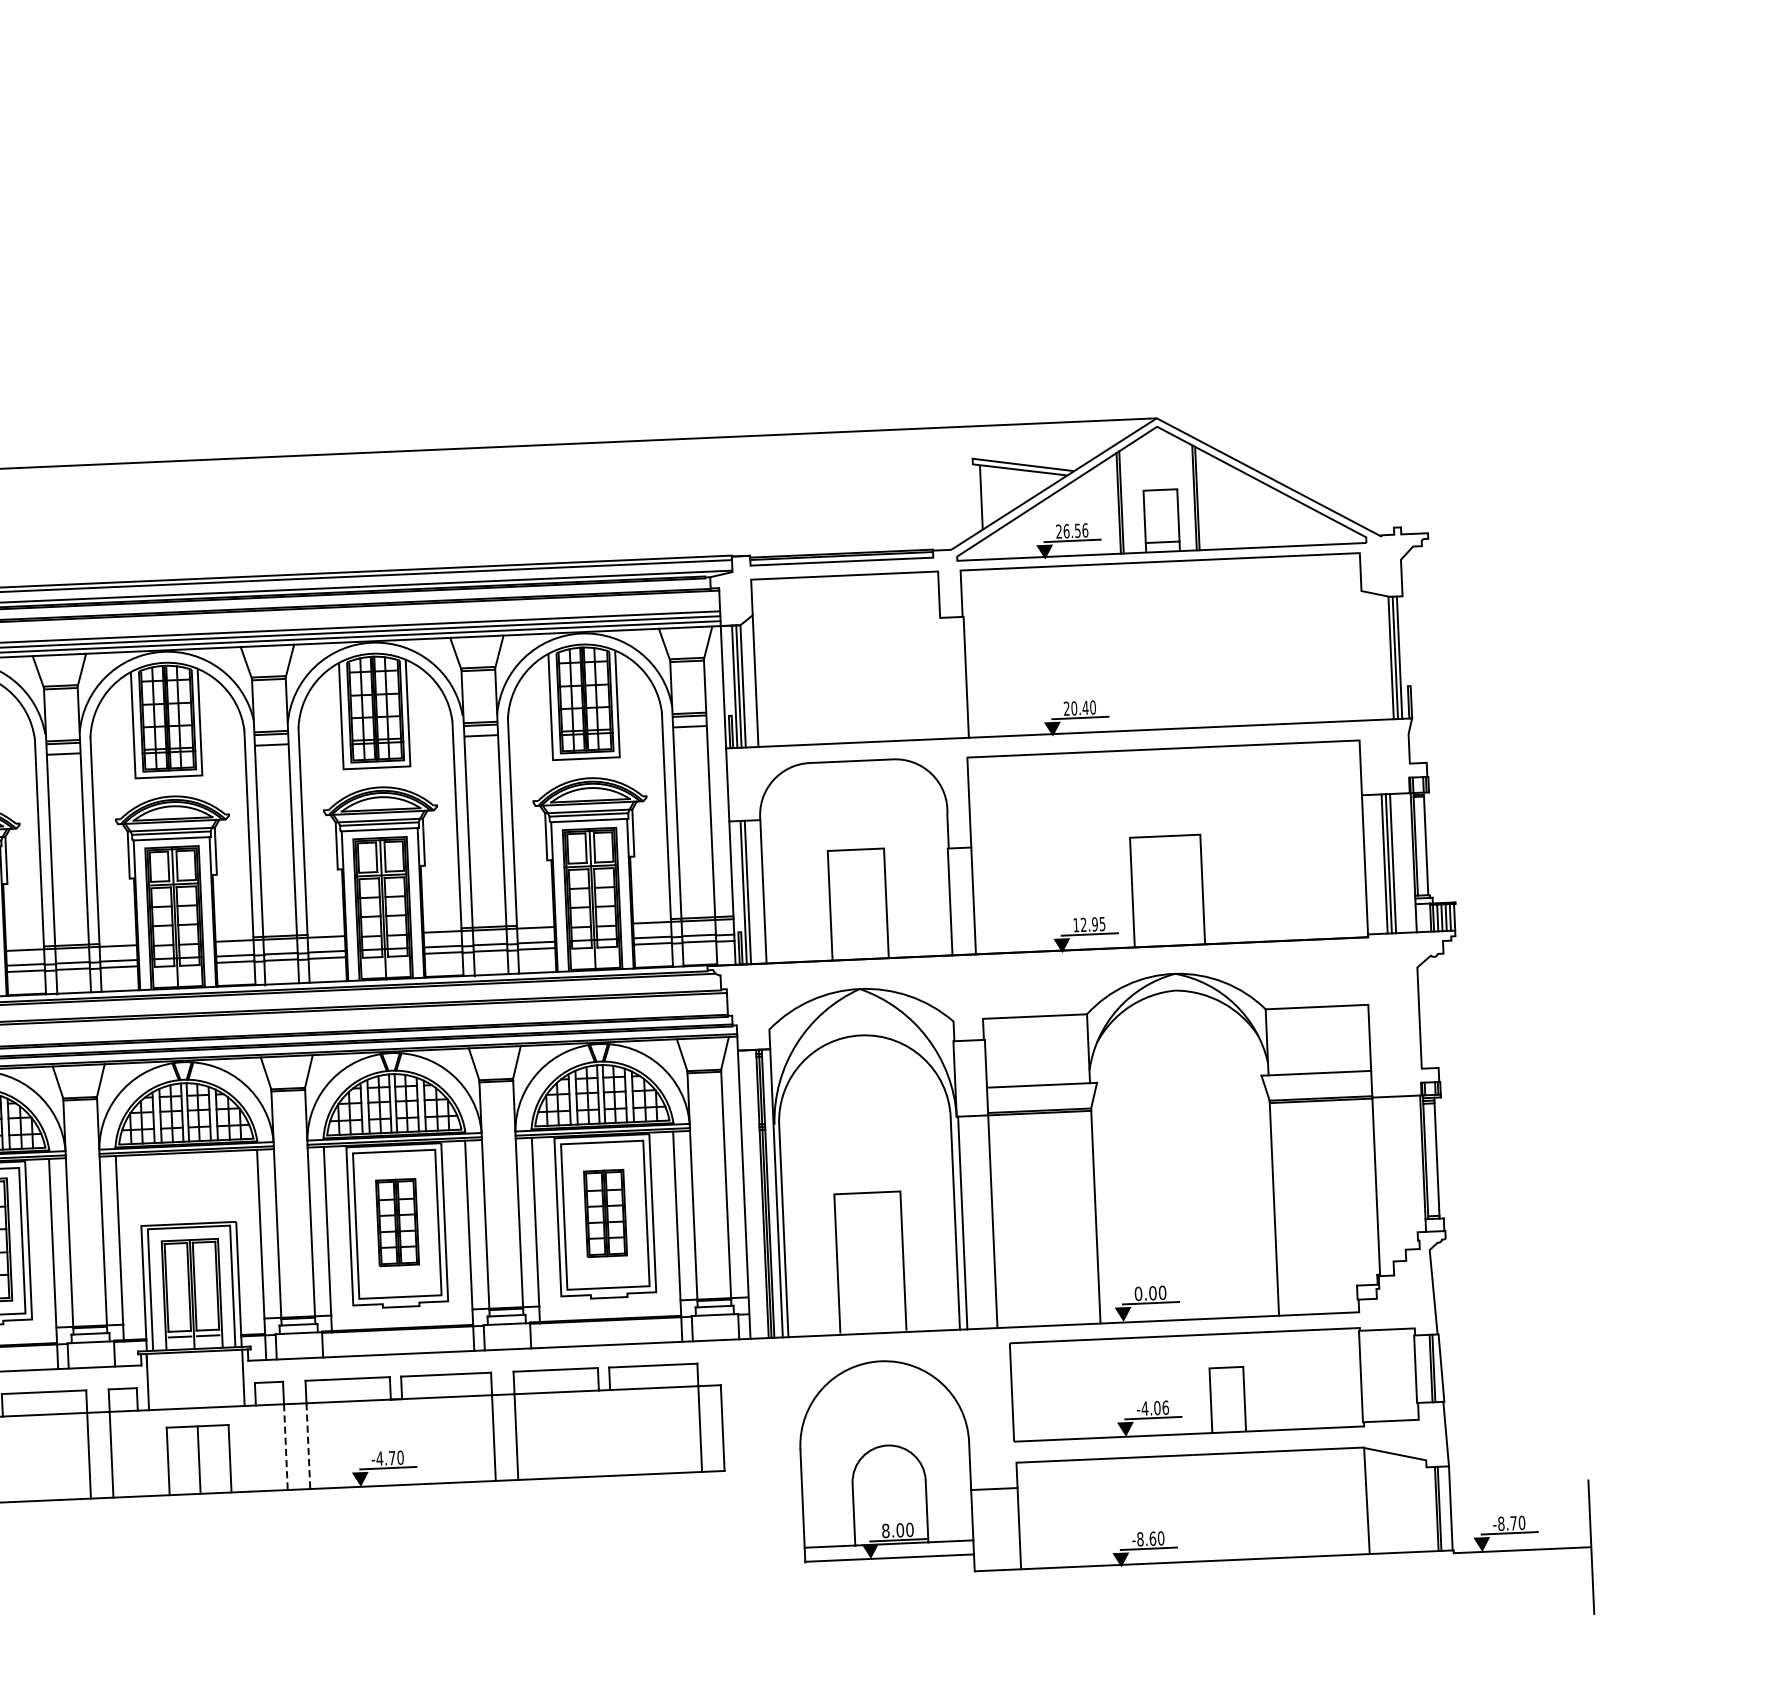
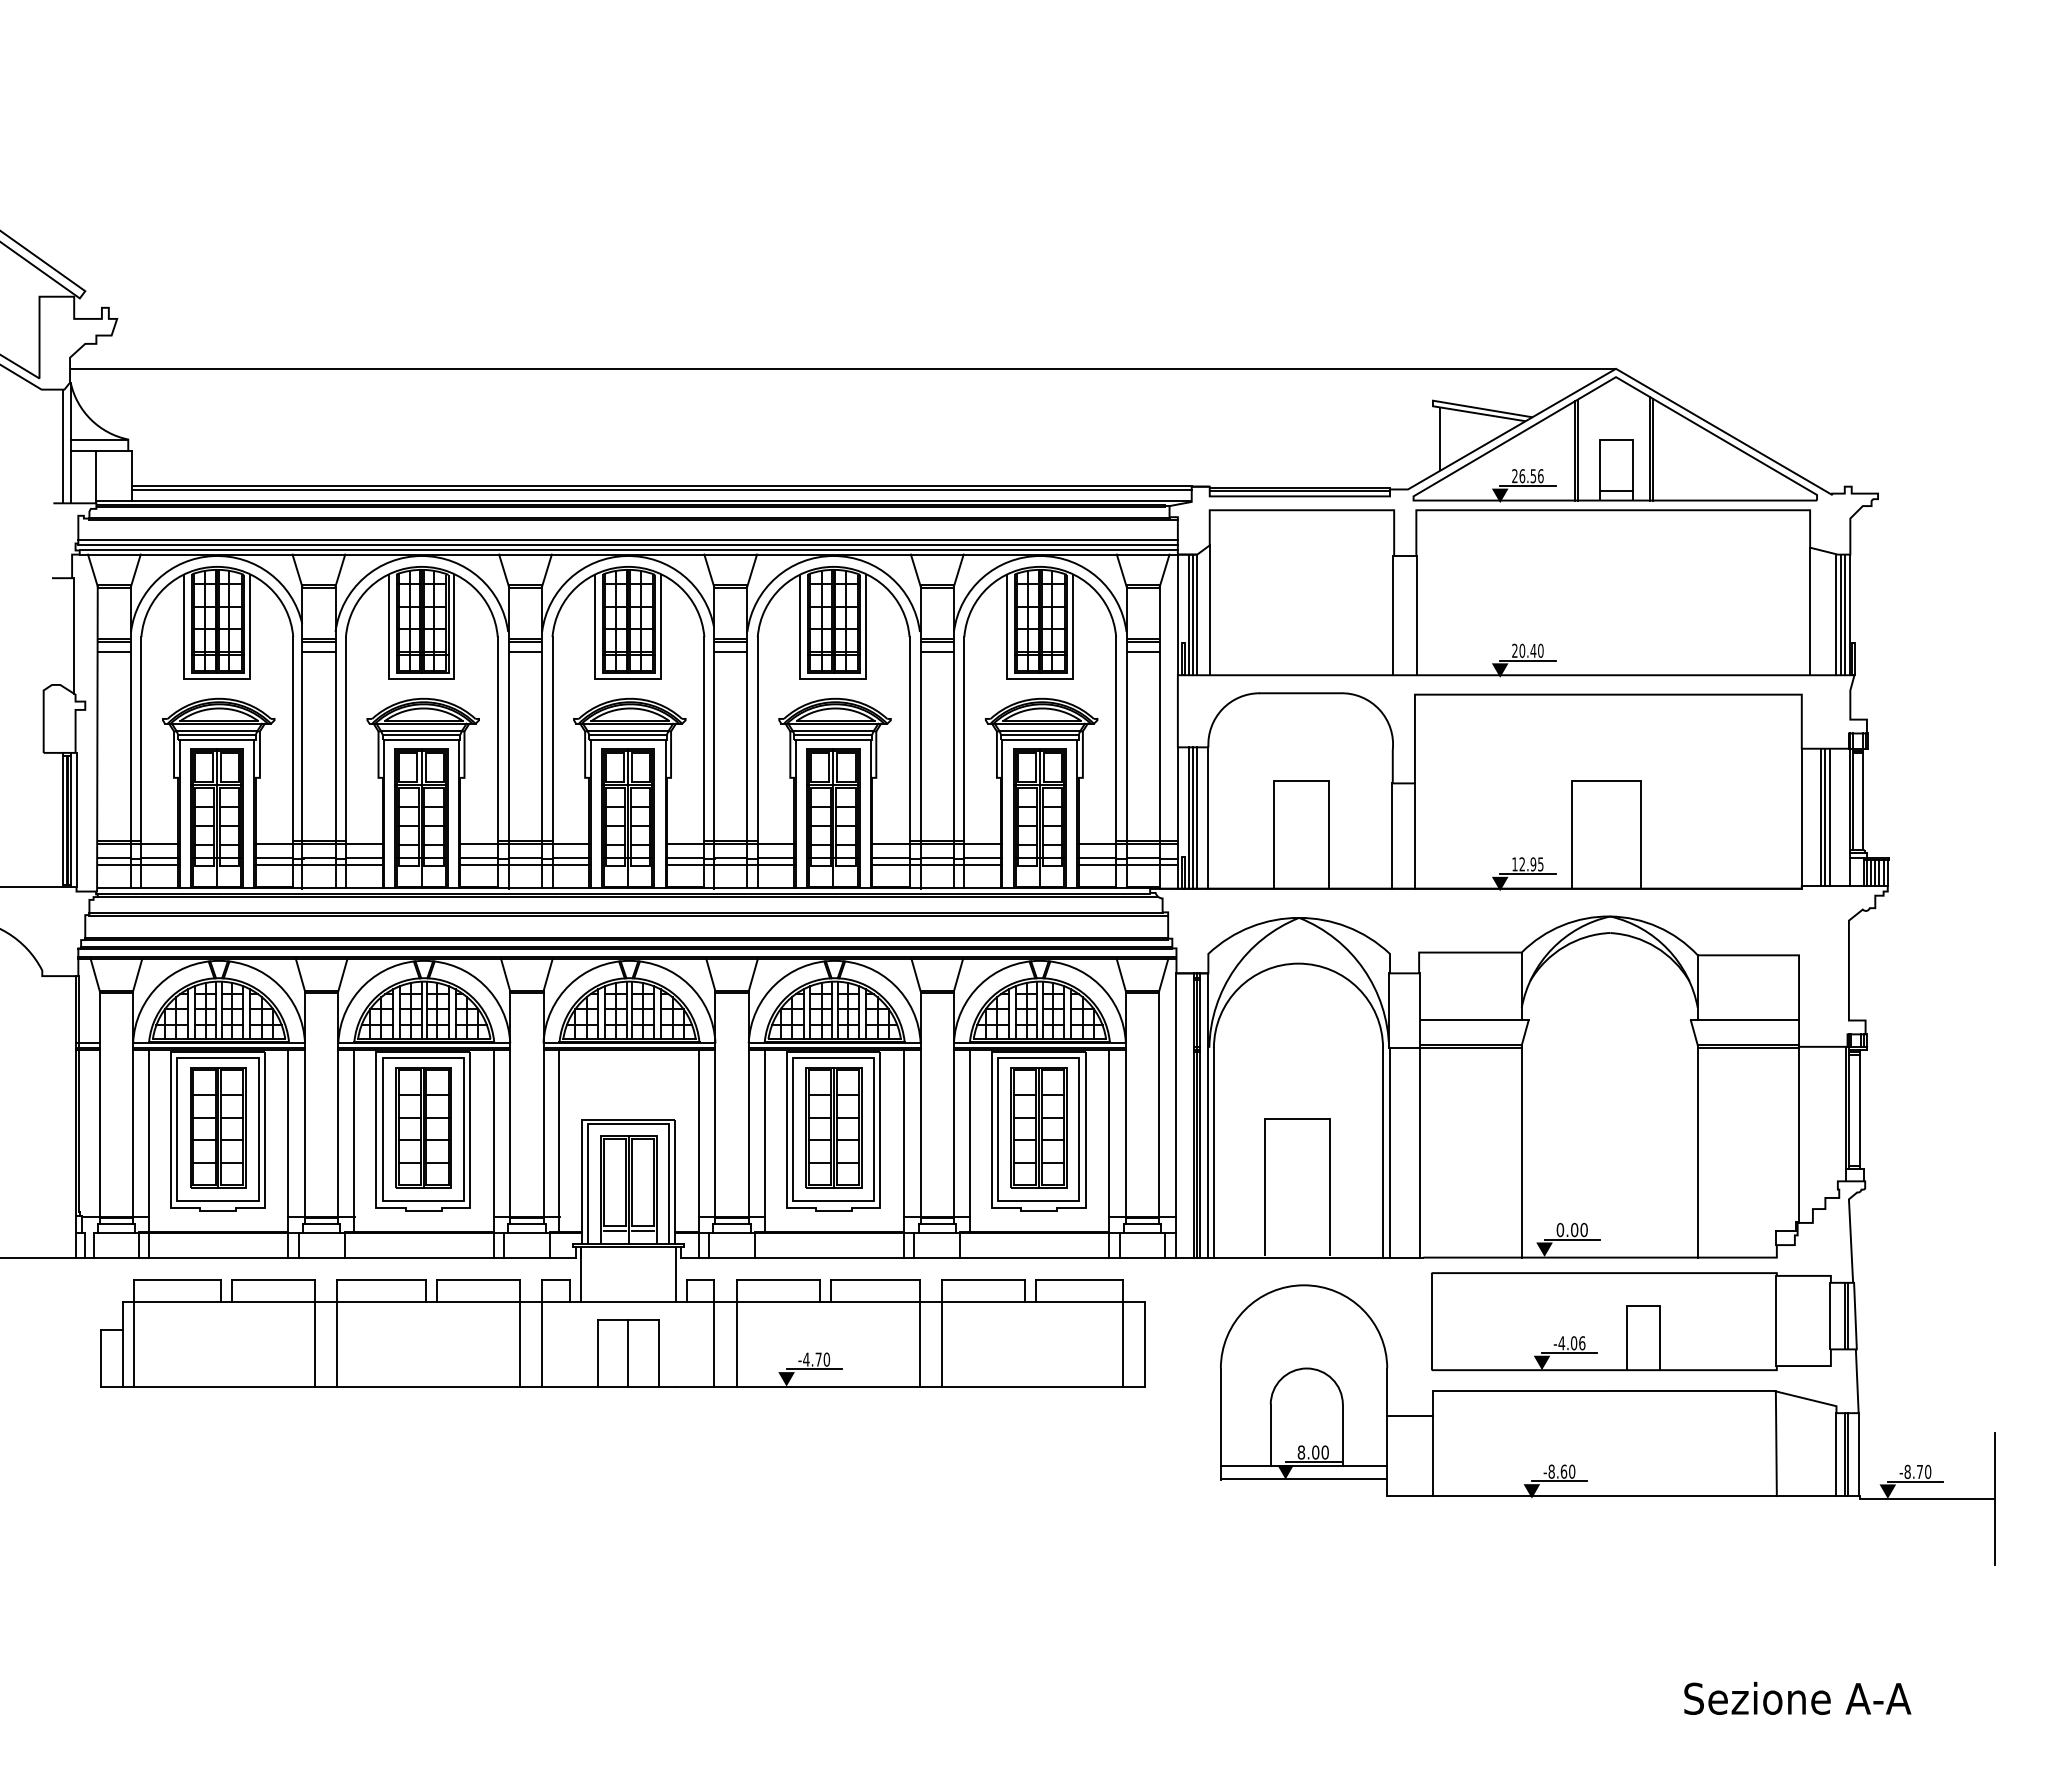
line: (1364, 655) -> (1810, 611), added
line: (1405, 657) -> (1850, 614), added
line: (942, 678) -> (1393, 615), added
line: (752, 891) -> (1197, 817), added
part: (604, 1213) -> (1038, 1127), size x1.43
part: (397, 1222) -> (833, 1127), size x1.43
line: (308, 1446) -> (736, 1344), dashed -> solid
line: (285, 1447) -> (714, 1344), dashed -> solid
line: (1428, 1509) -> (1836, 1454), added

